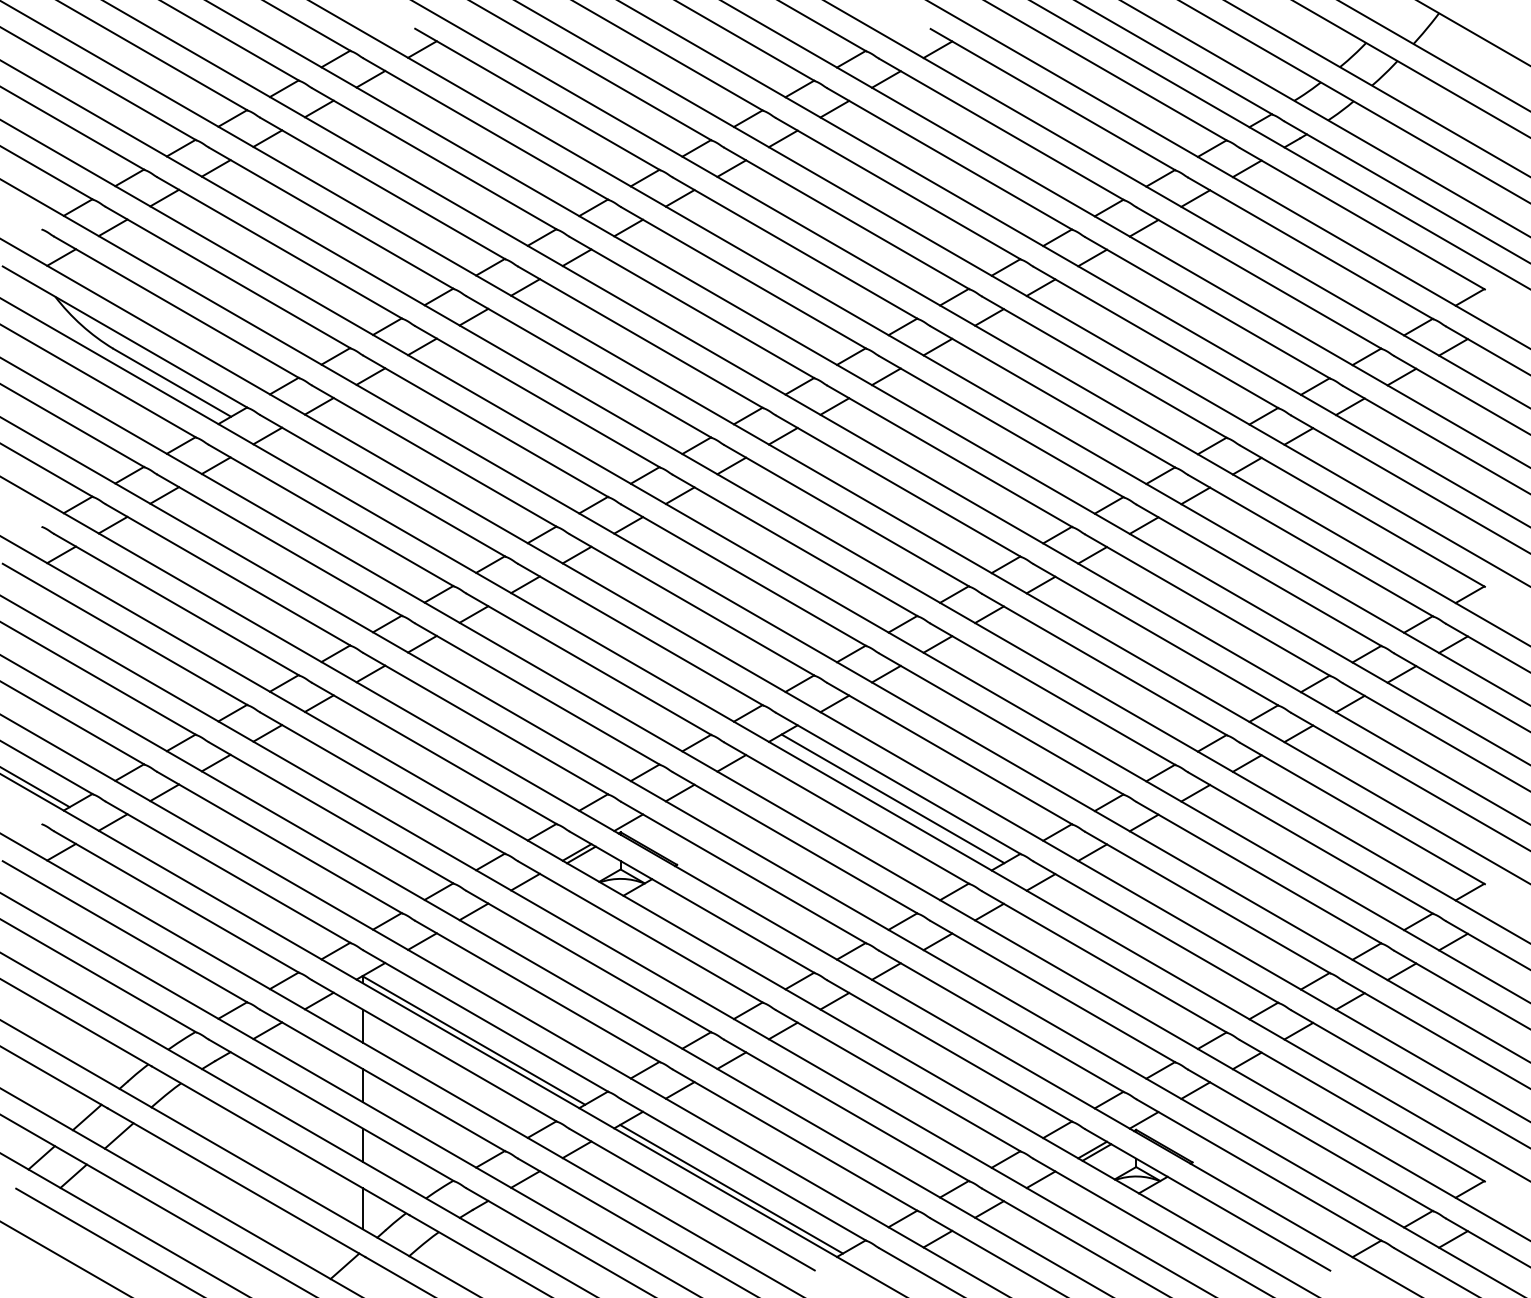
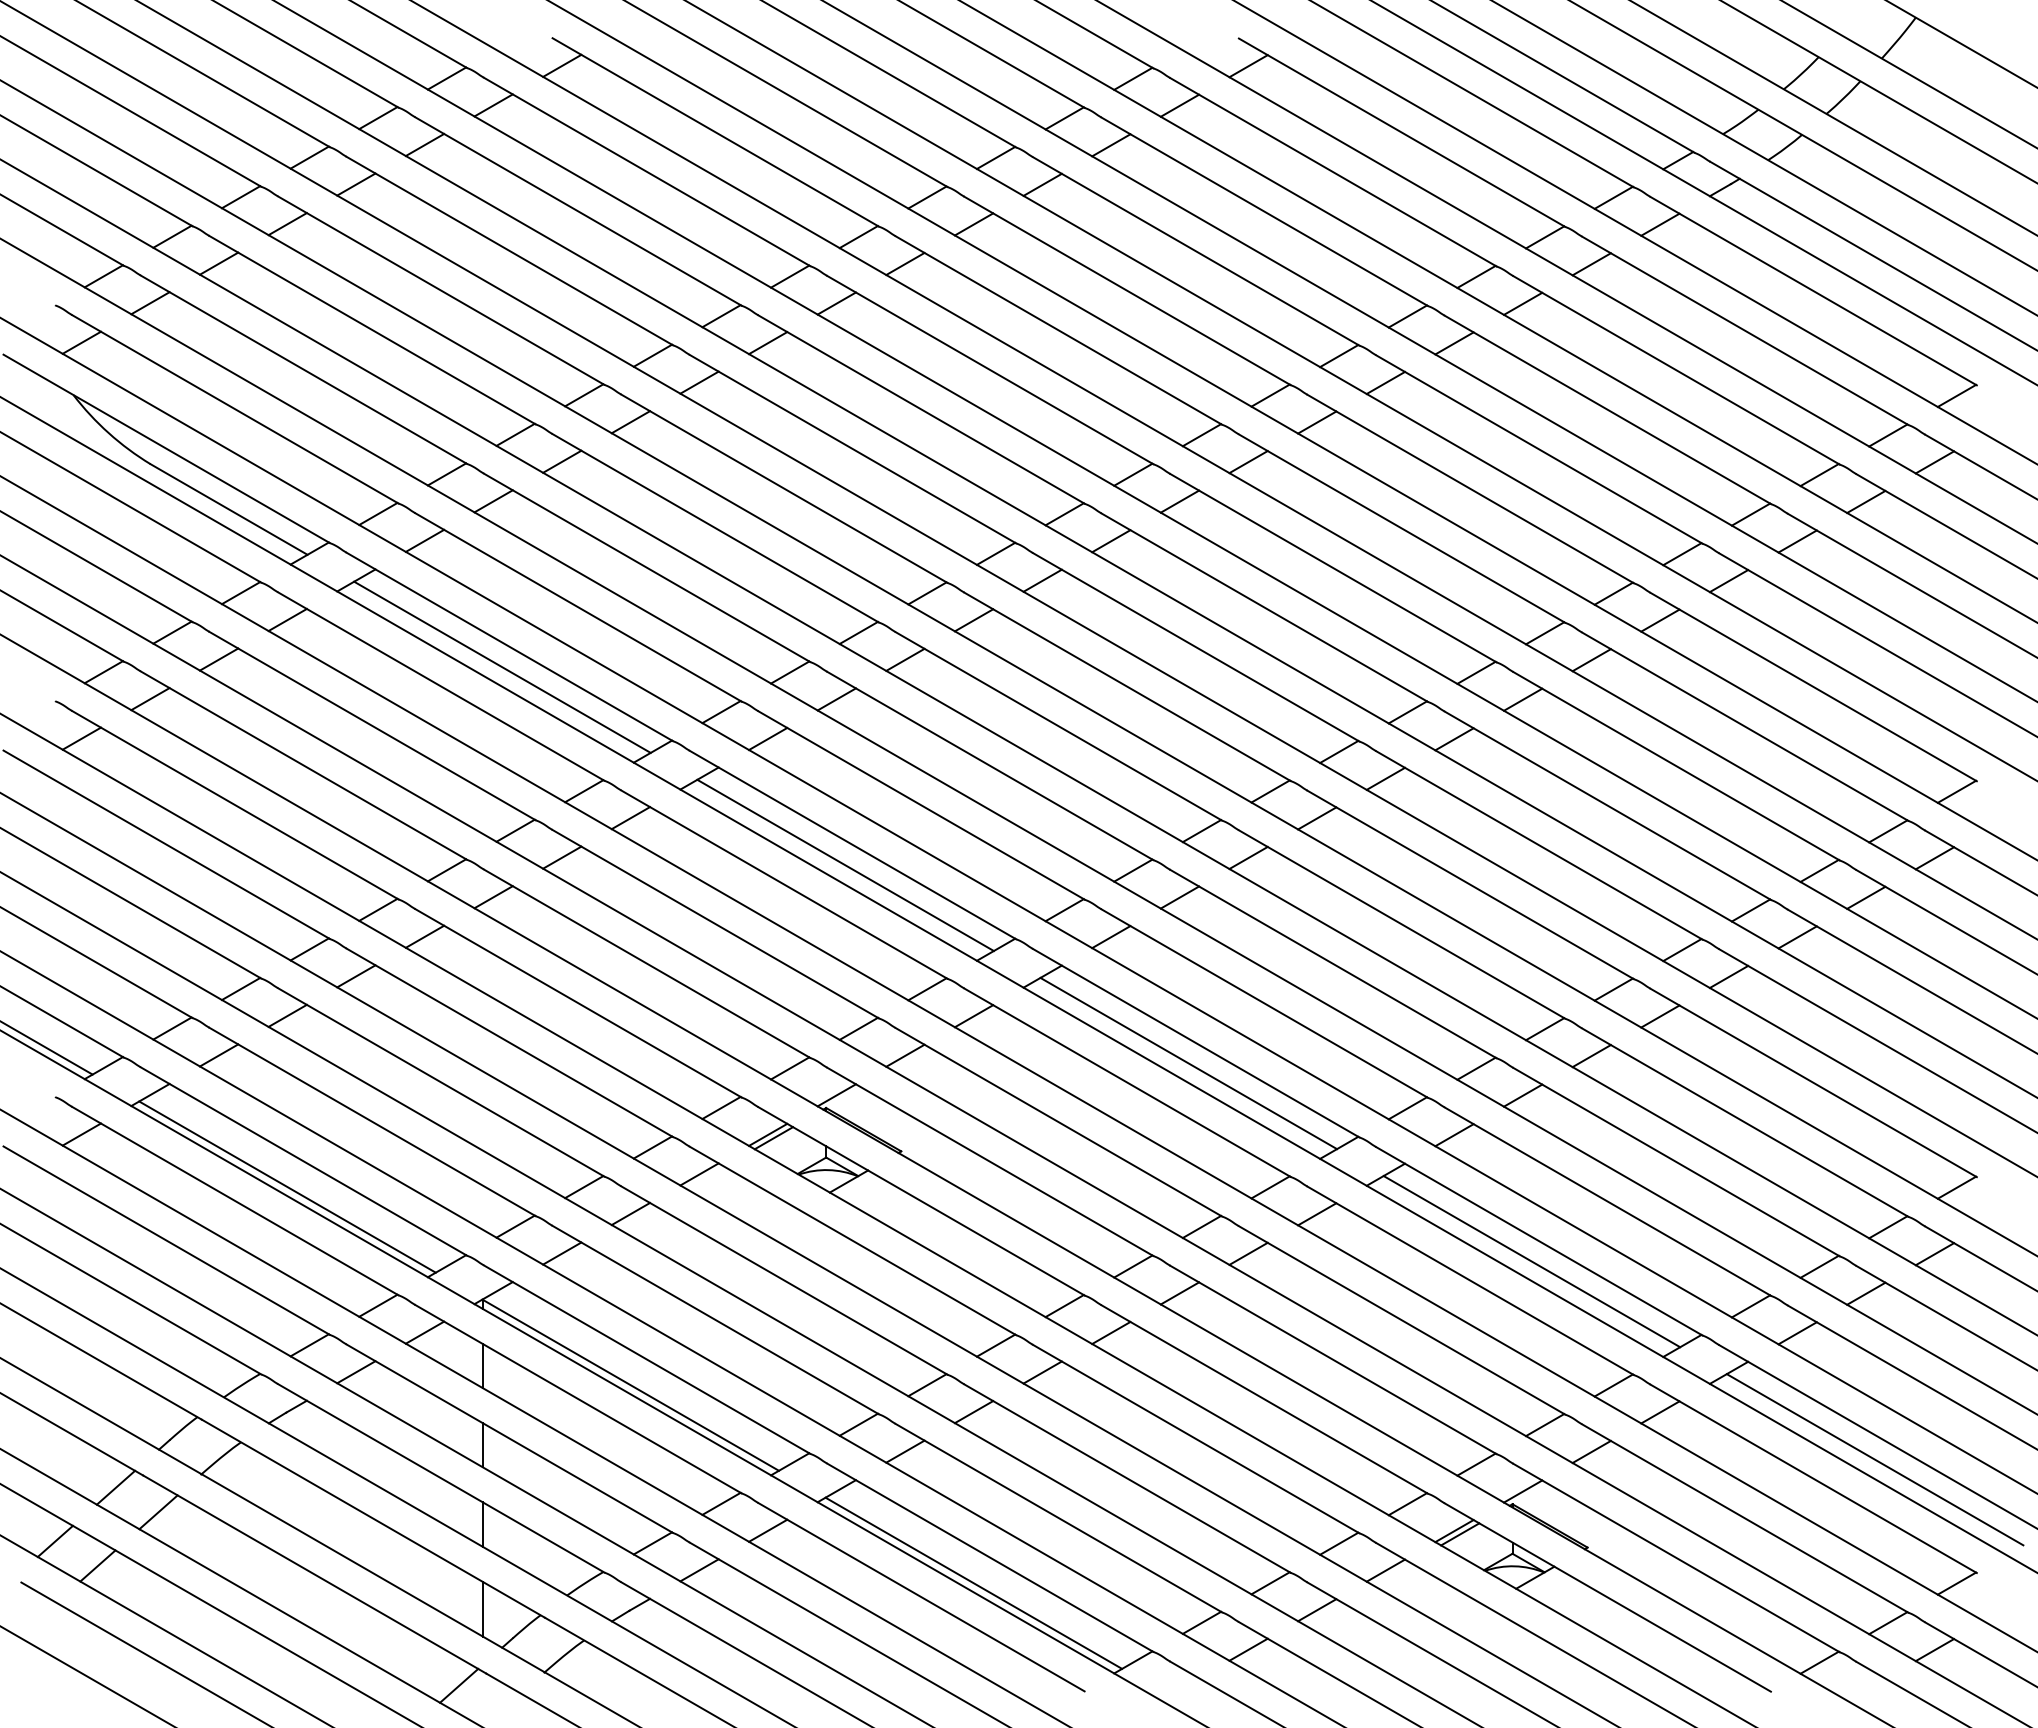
line: (377, 500) -> (502, 666), added
line: (635, 650) -> (845, 865), added
line: (216, 891) -> (287, 1186), added
line: (1150, 947) -> (1531, 1261), added
line: (1408, 1096) -> (1874, 1459), added

